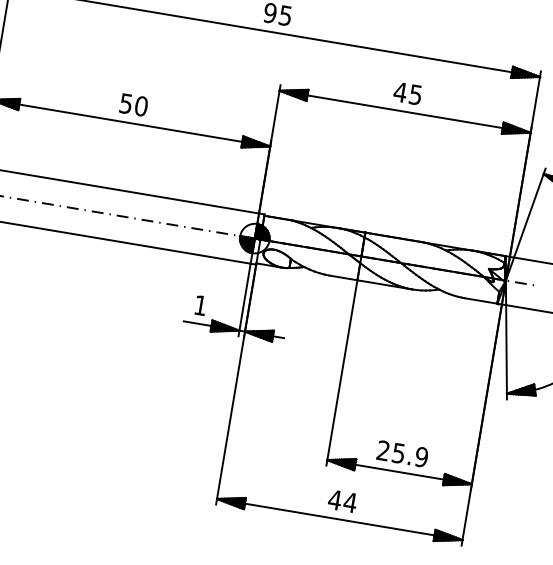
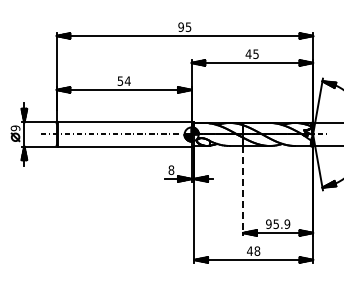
text: (140, 104) -> (127, 80), 50 -> 54
text: (200, 306) -> (171, 170), 1 -> 8
line: (342, 372) -> (243, 190), solid -> dashed
text: (382, 449) -> (268, 223), 25.9 -> 95.9
text: (350, 501) -> (257, 250), 44 -> 48

